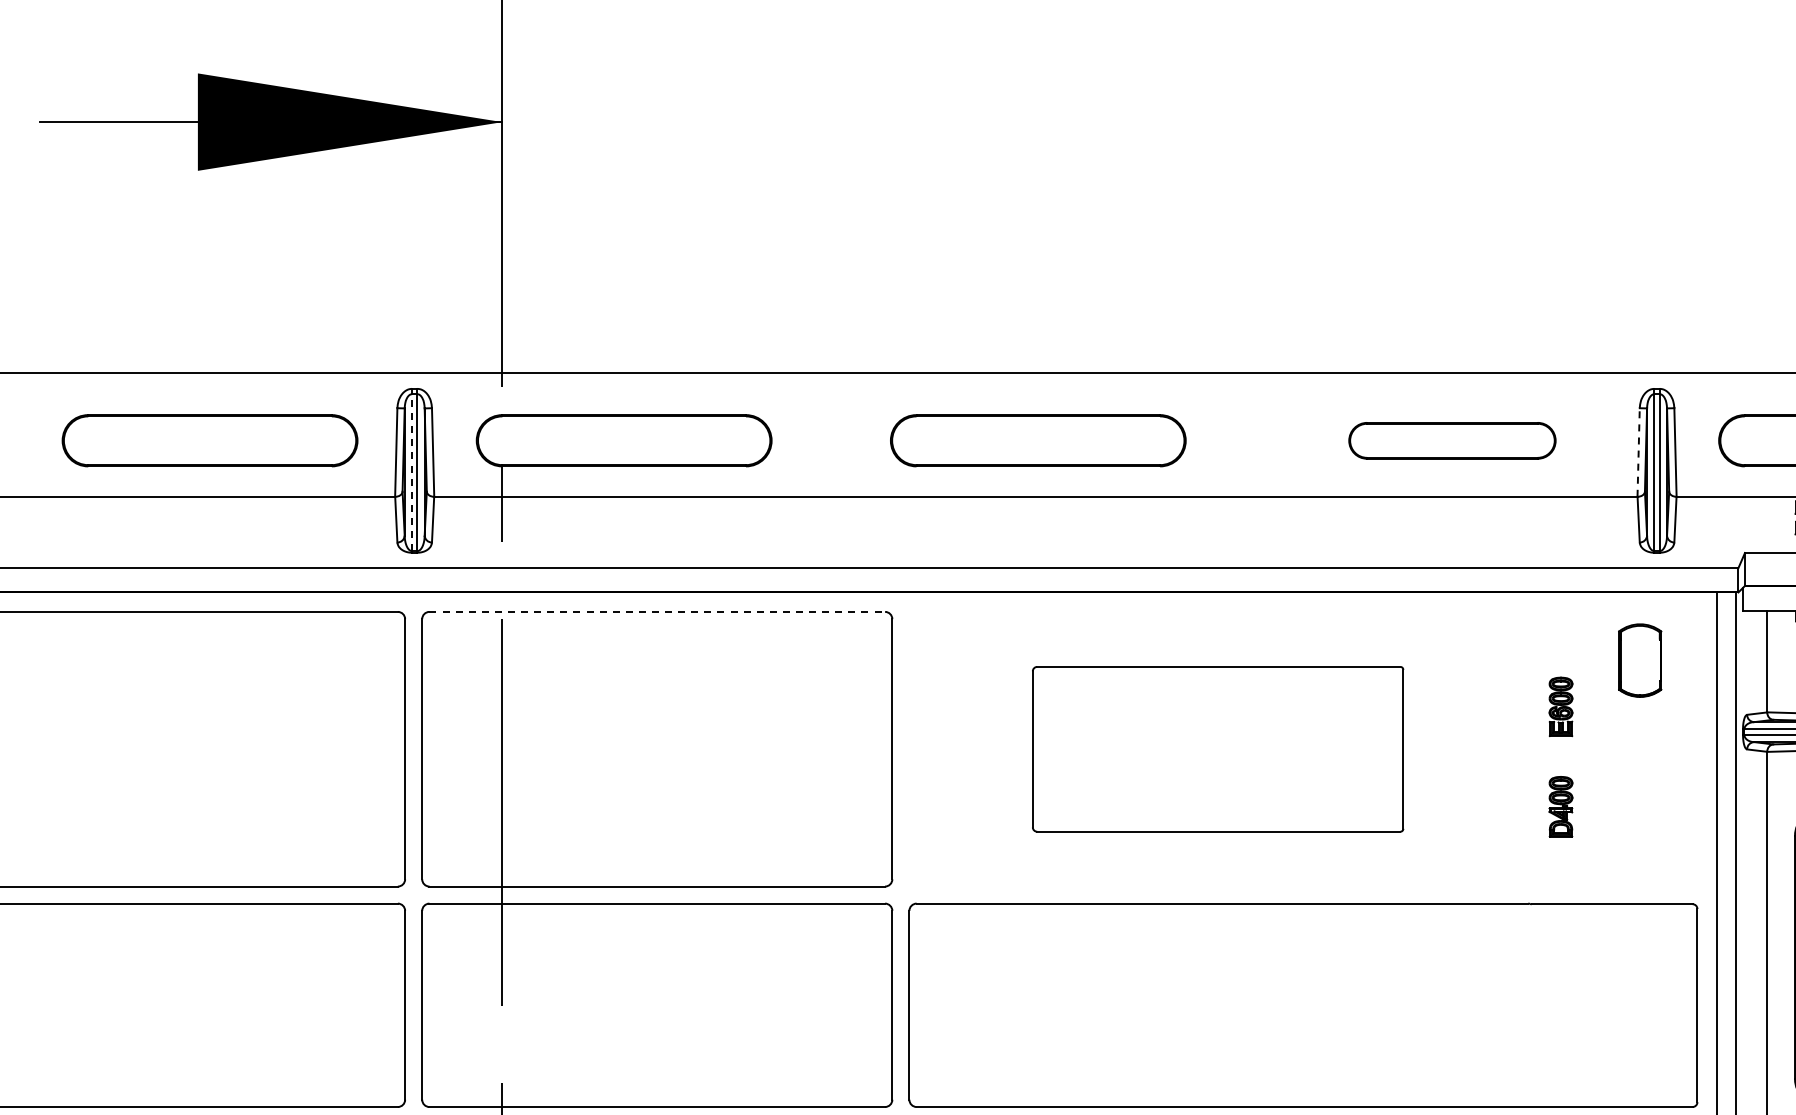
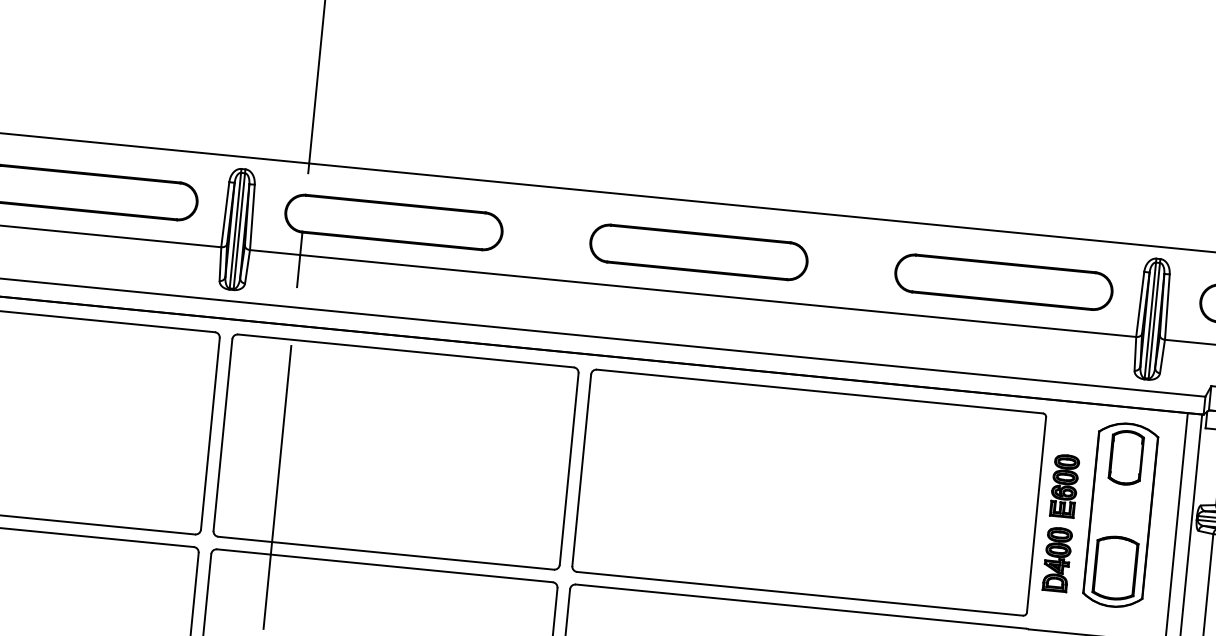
part: (1452, 440) -> (1004, 282), size x1.43
line: (1638, 452) -> (1140, 304), dashed -> solid
line: (412, 472) -> (235, 230), dashed -> solid
line: (657, 611) -> (406, 350), dashed -> solid
part: (1560, 706) -> (1064, 485), size x1.43
part: (1640, 738) -> (1120, 515), added
part: (1217, 749) -> (808, 492), size x1.67
part: (1560, 806) -> (1057, 559), size x1.43

